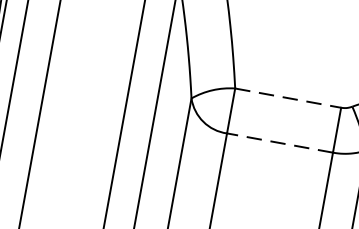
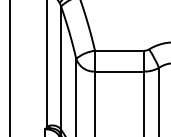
line: (288, 97) -> (119, 50), dashed -> solid
line: (279, 142) -> (119, 71), dashed -> solid

